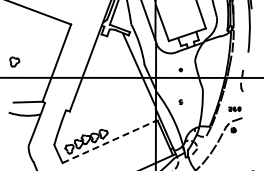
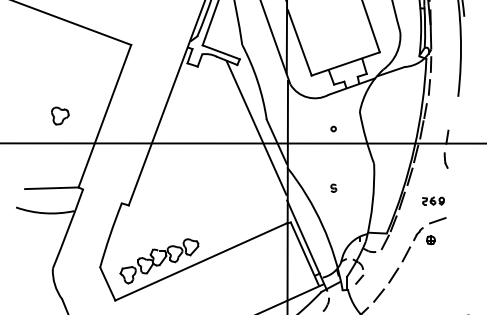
part: (14, 61) -> (59, 115), moved
line: (108, 142) -> (200, 262), dashed -> solid

